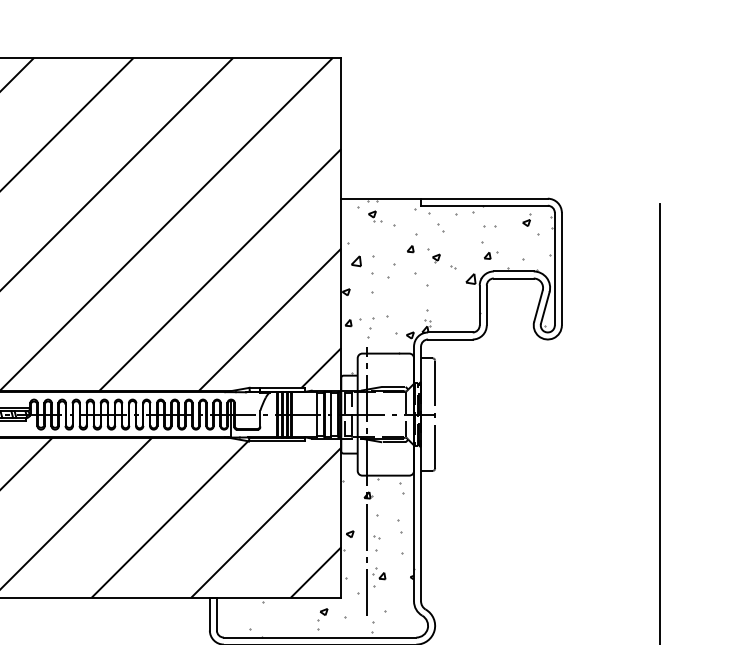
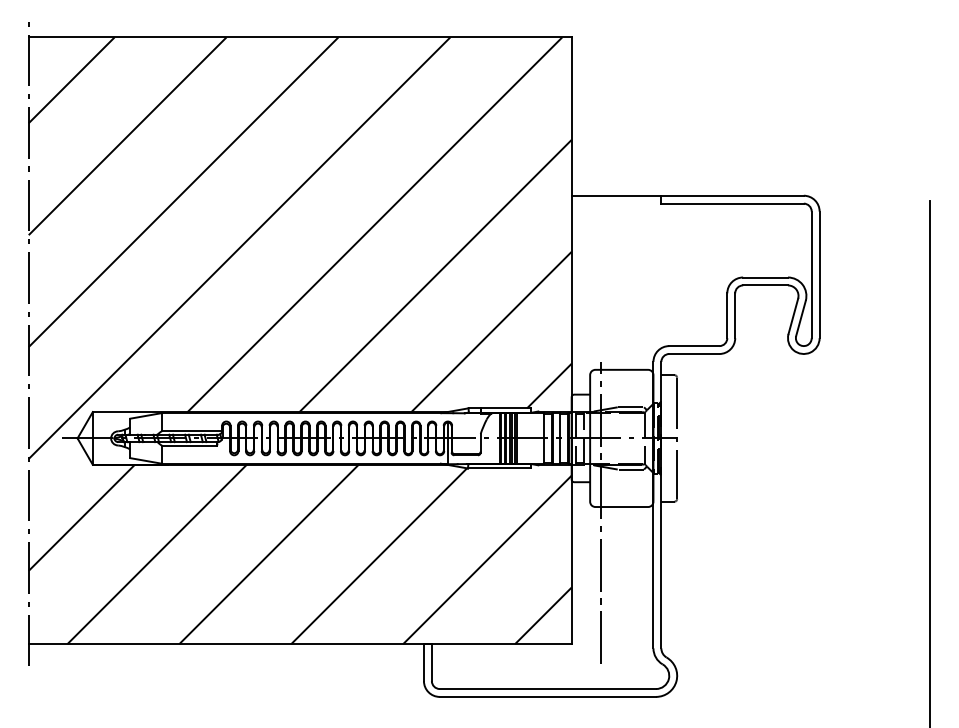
hatch: (446, 286) -> (690, 294), removed
hatch: (332, 557) -> (561, 599), removed

